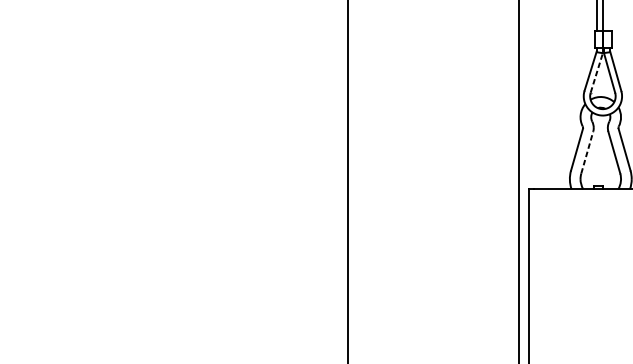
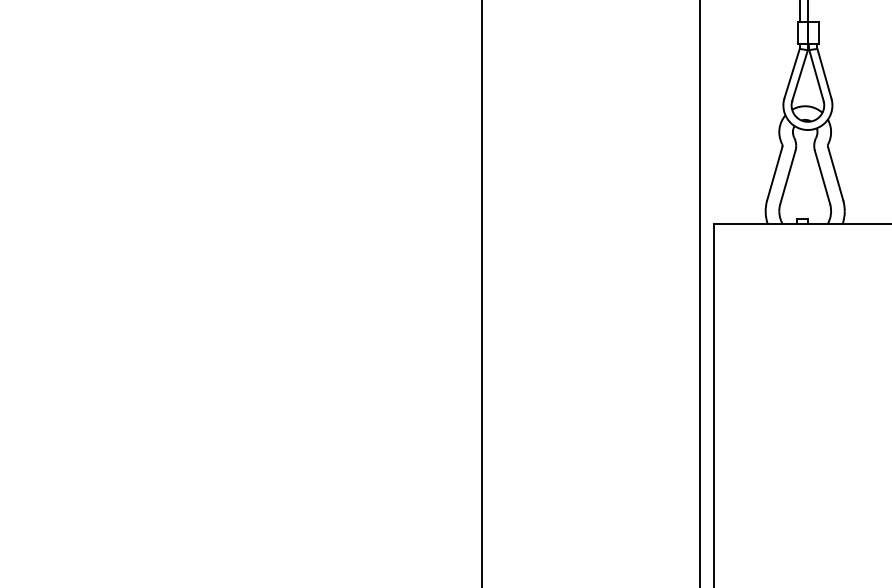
line: (597, 72) -> (800, 74), dashed -> solid
line: (586, 152) -> (787, 177), dashed -> solid

